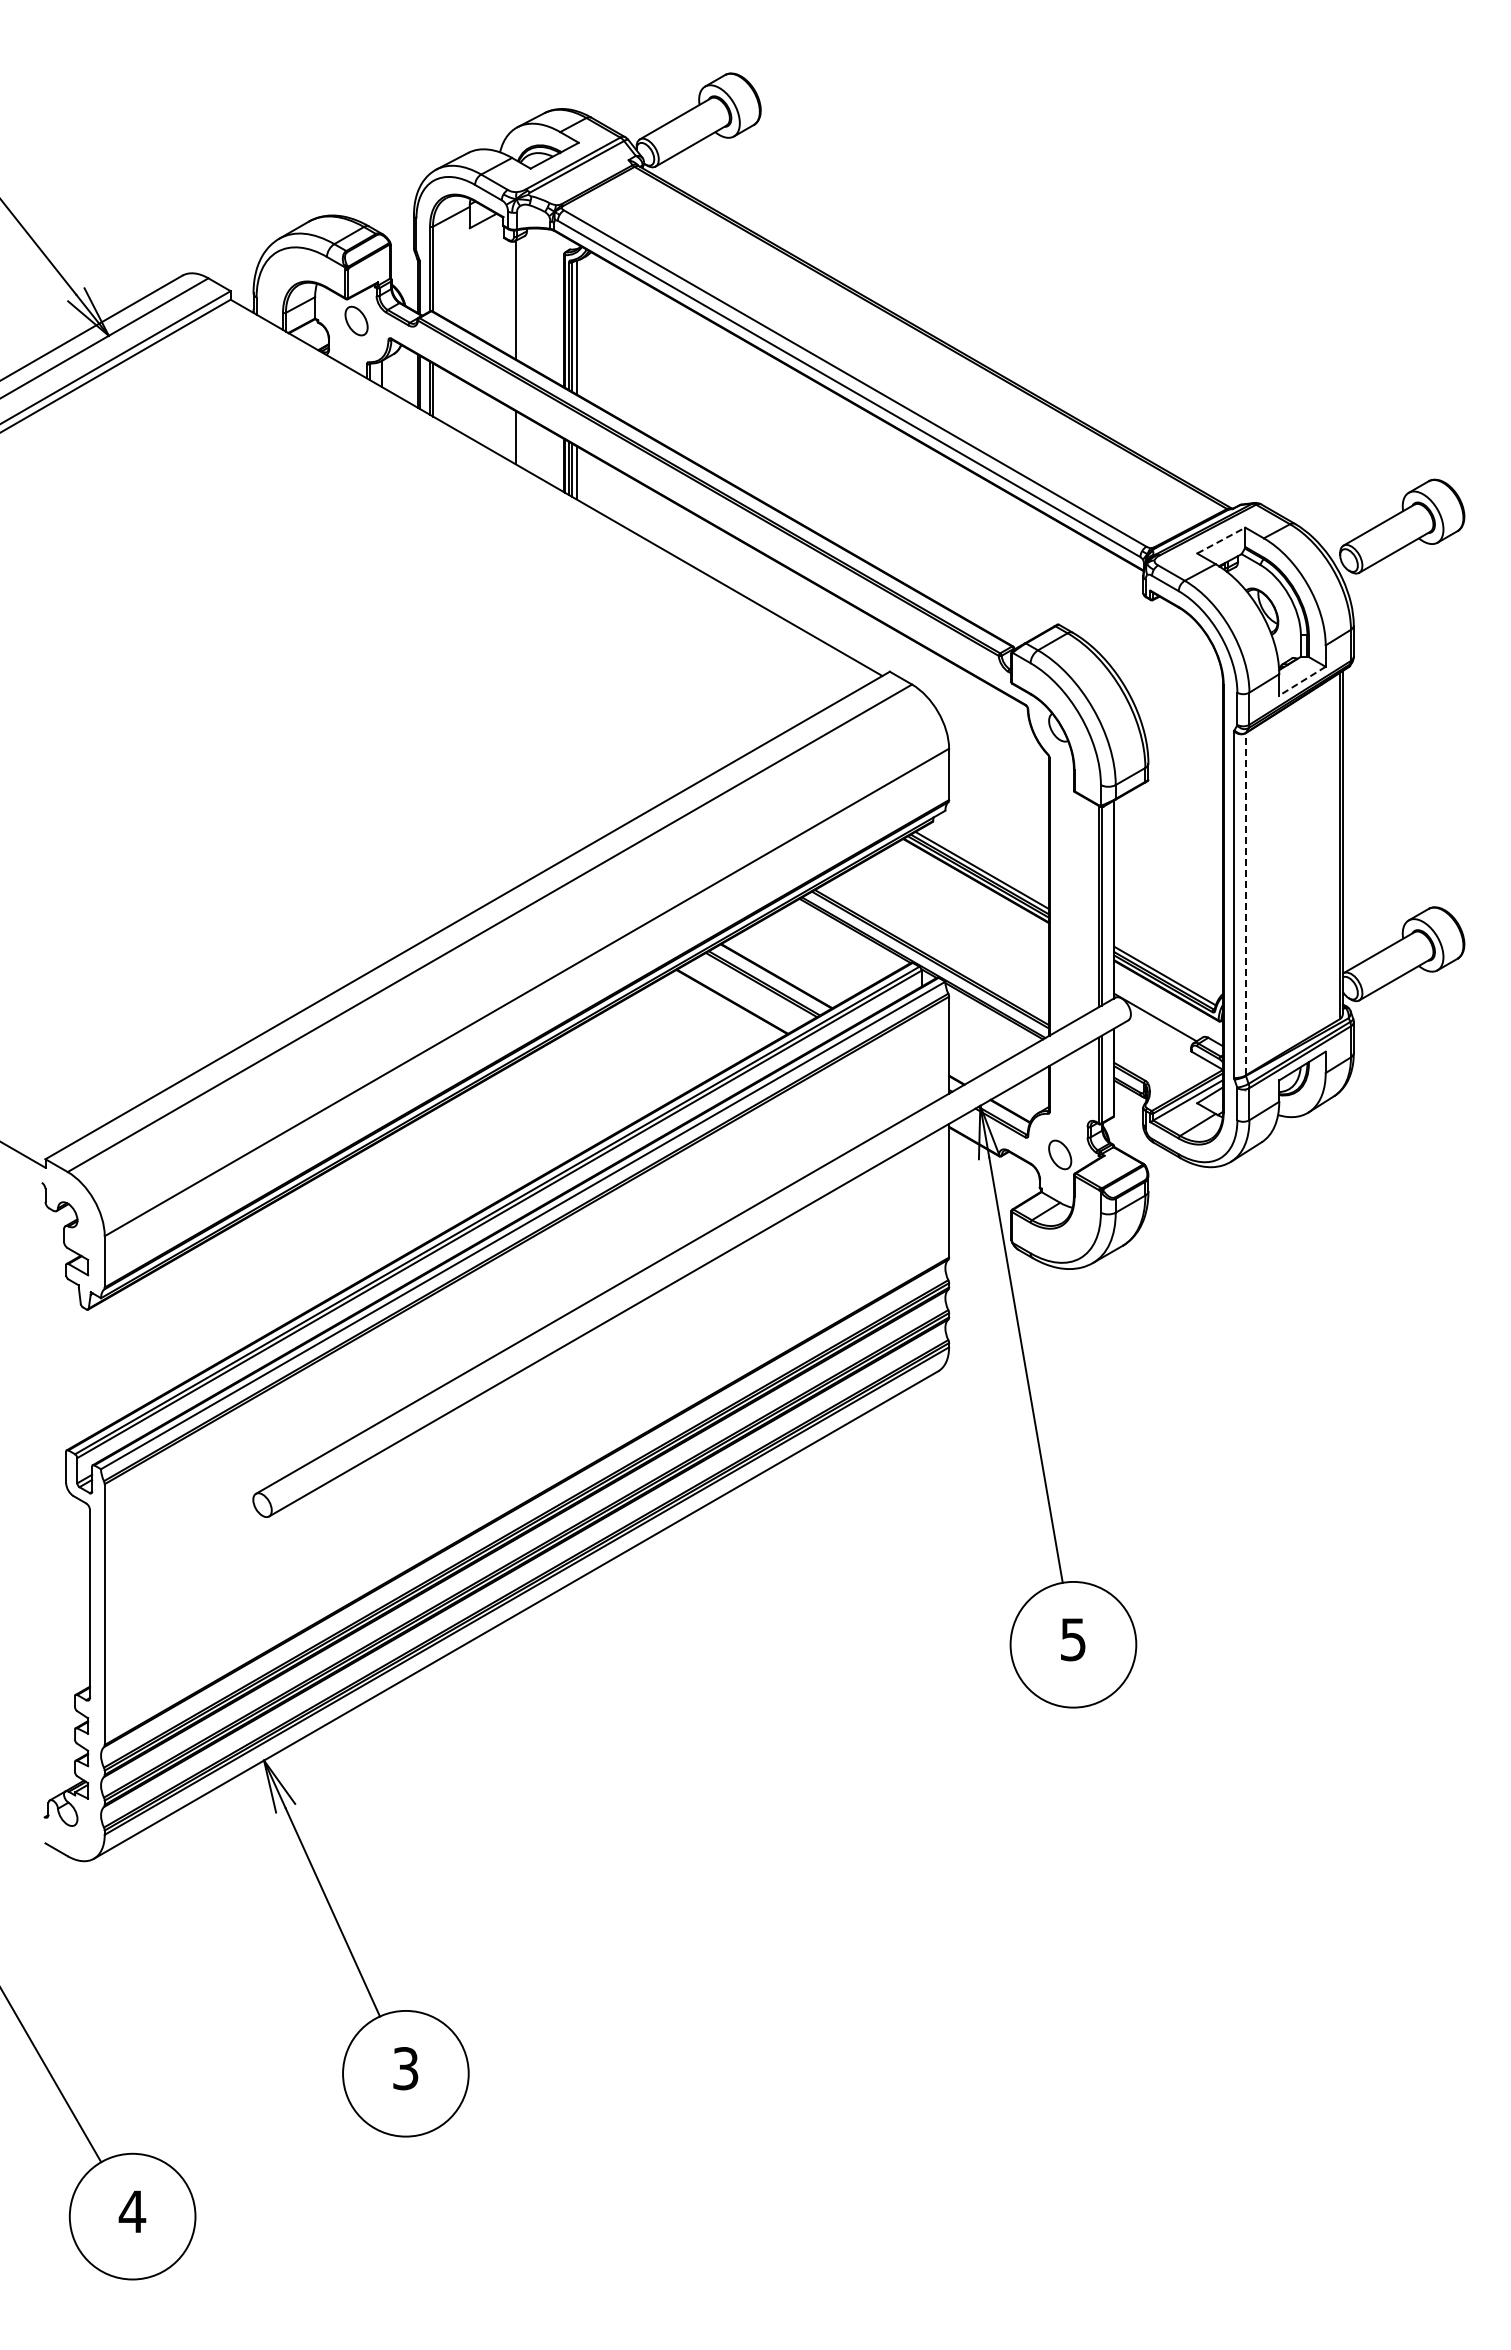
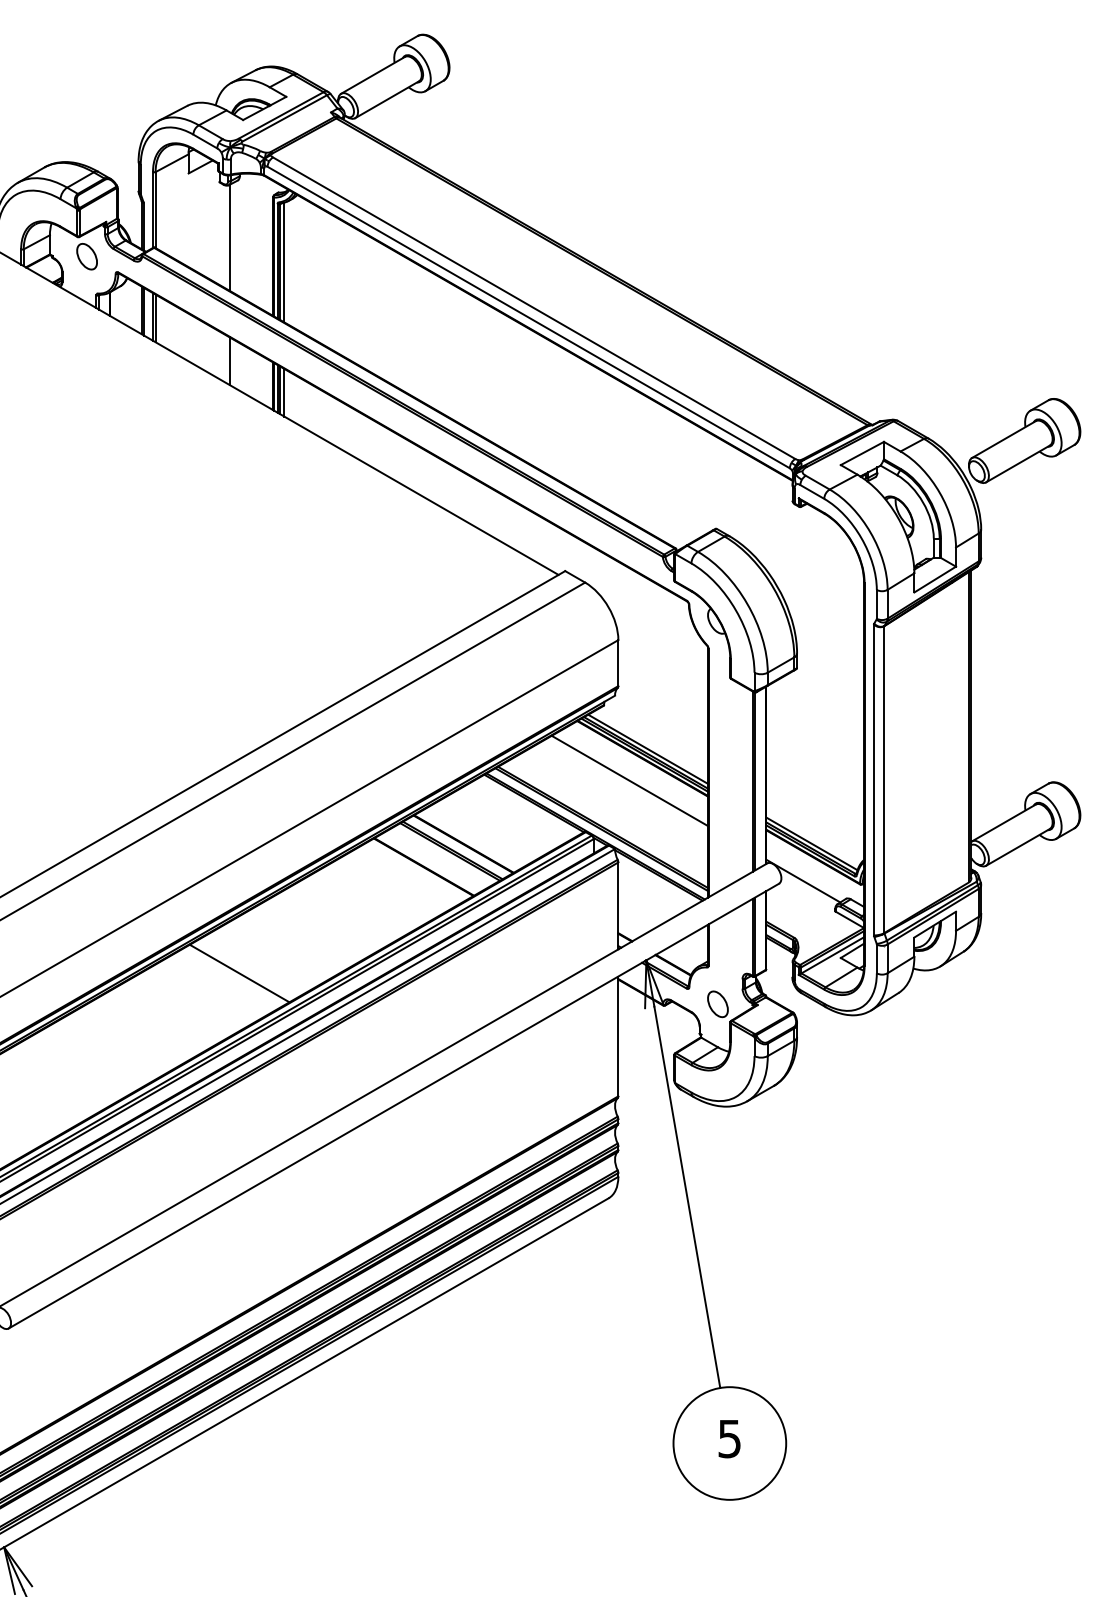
line: (1221, 540) -> (862, 453), dashed -> solid
line: (1302, 681) -> (935, 579), dashed -> solid
line: (1245, 903) -> (884, 778), dashed -> solid
line: (961, 905) -> (629, 780), added
line: (526, 1120) -> (239, 973), added

